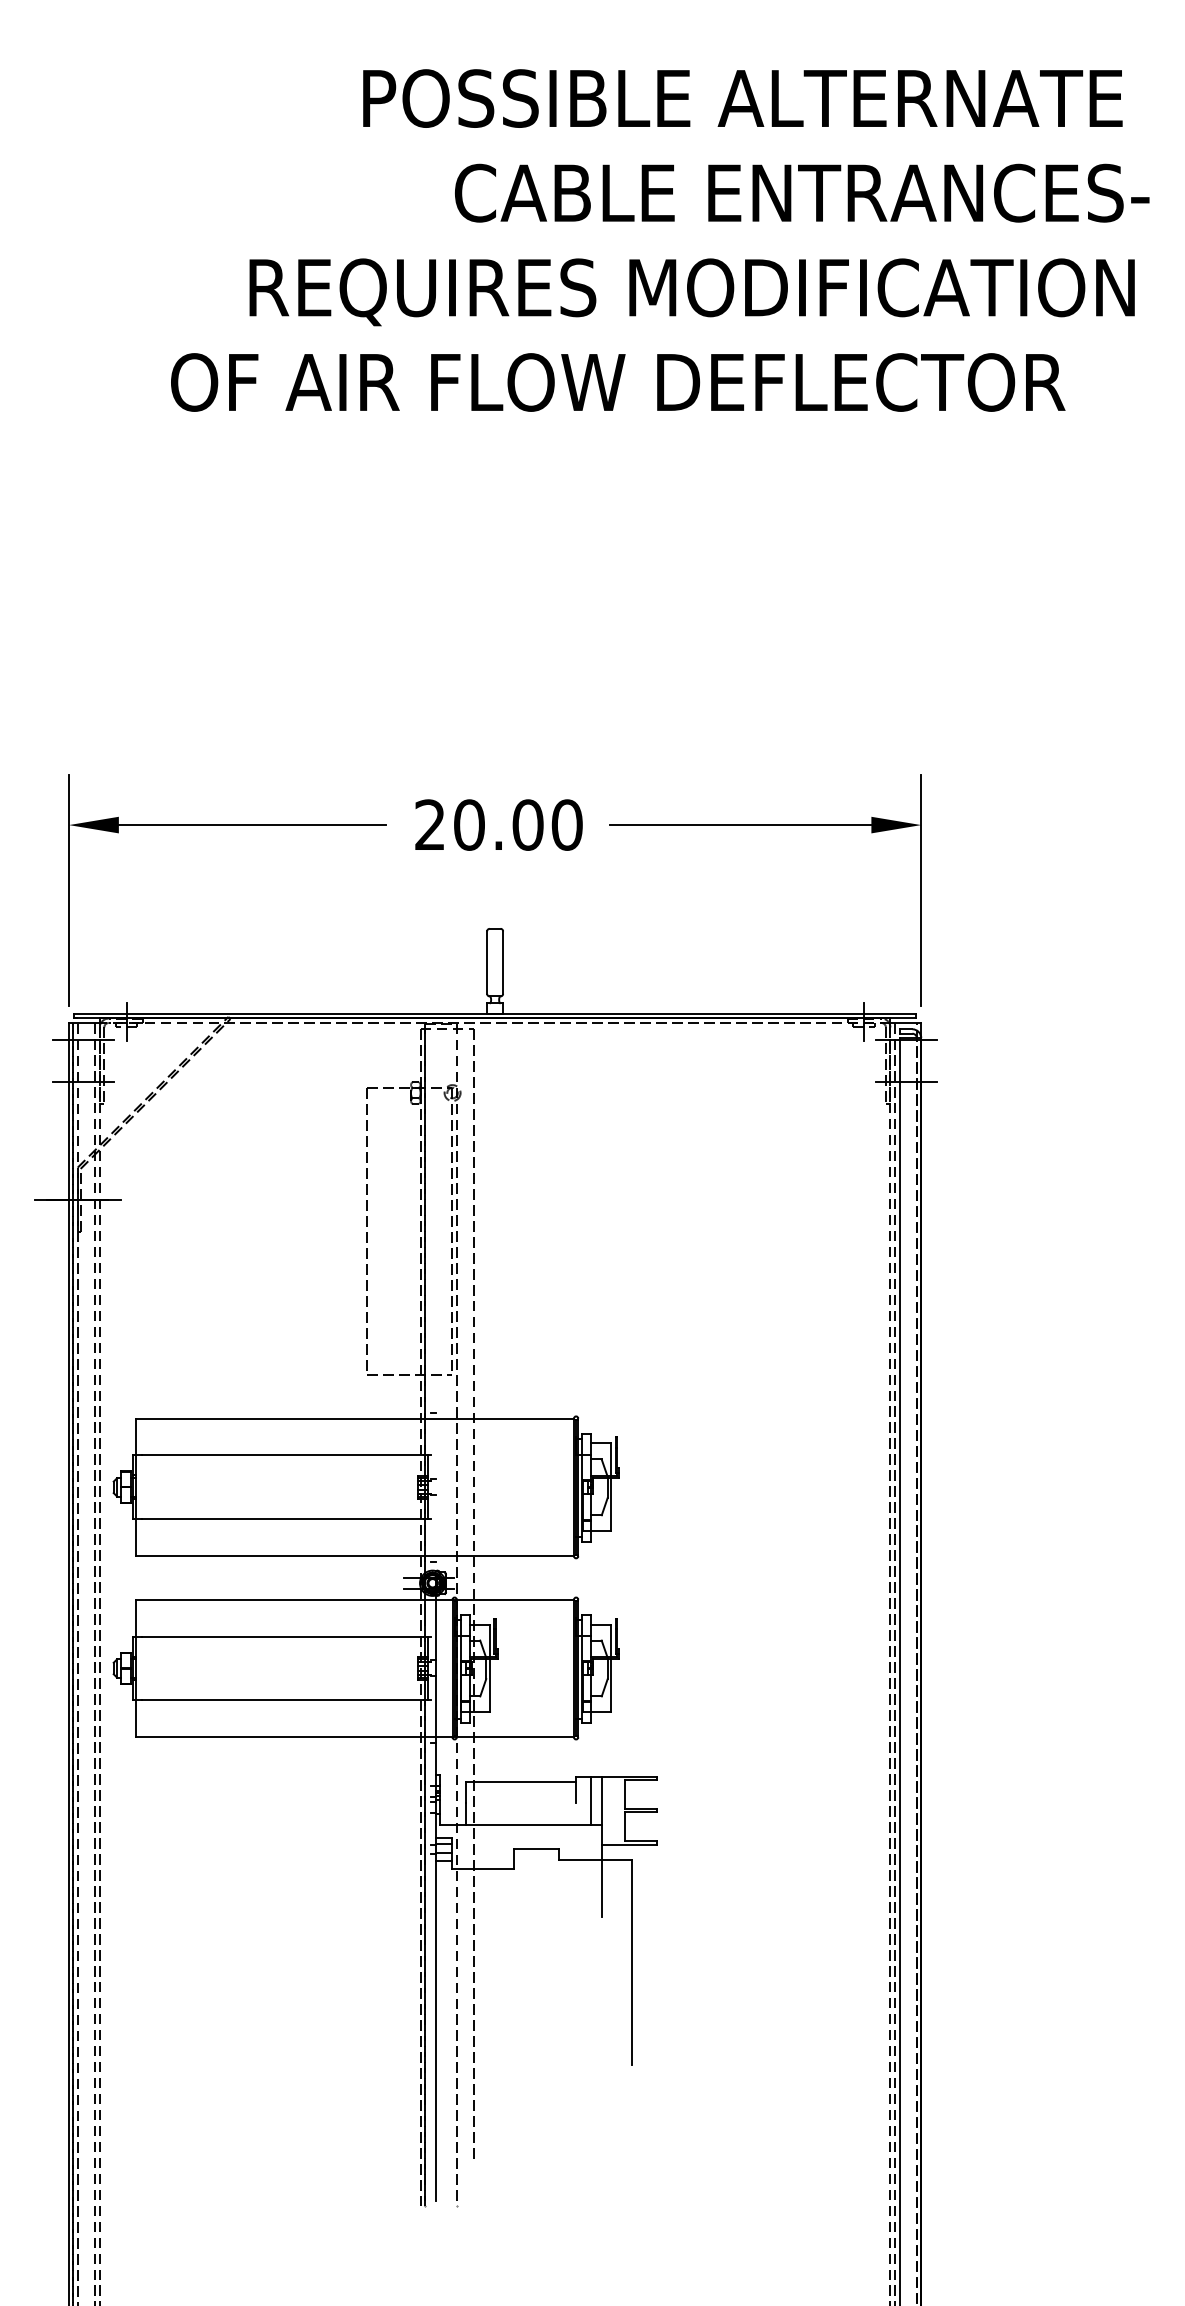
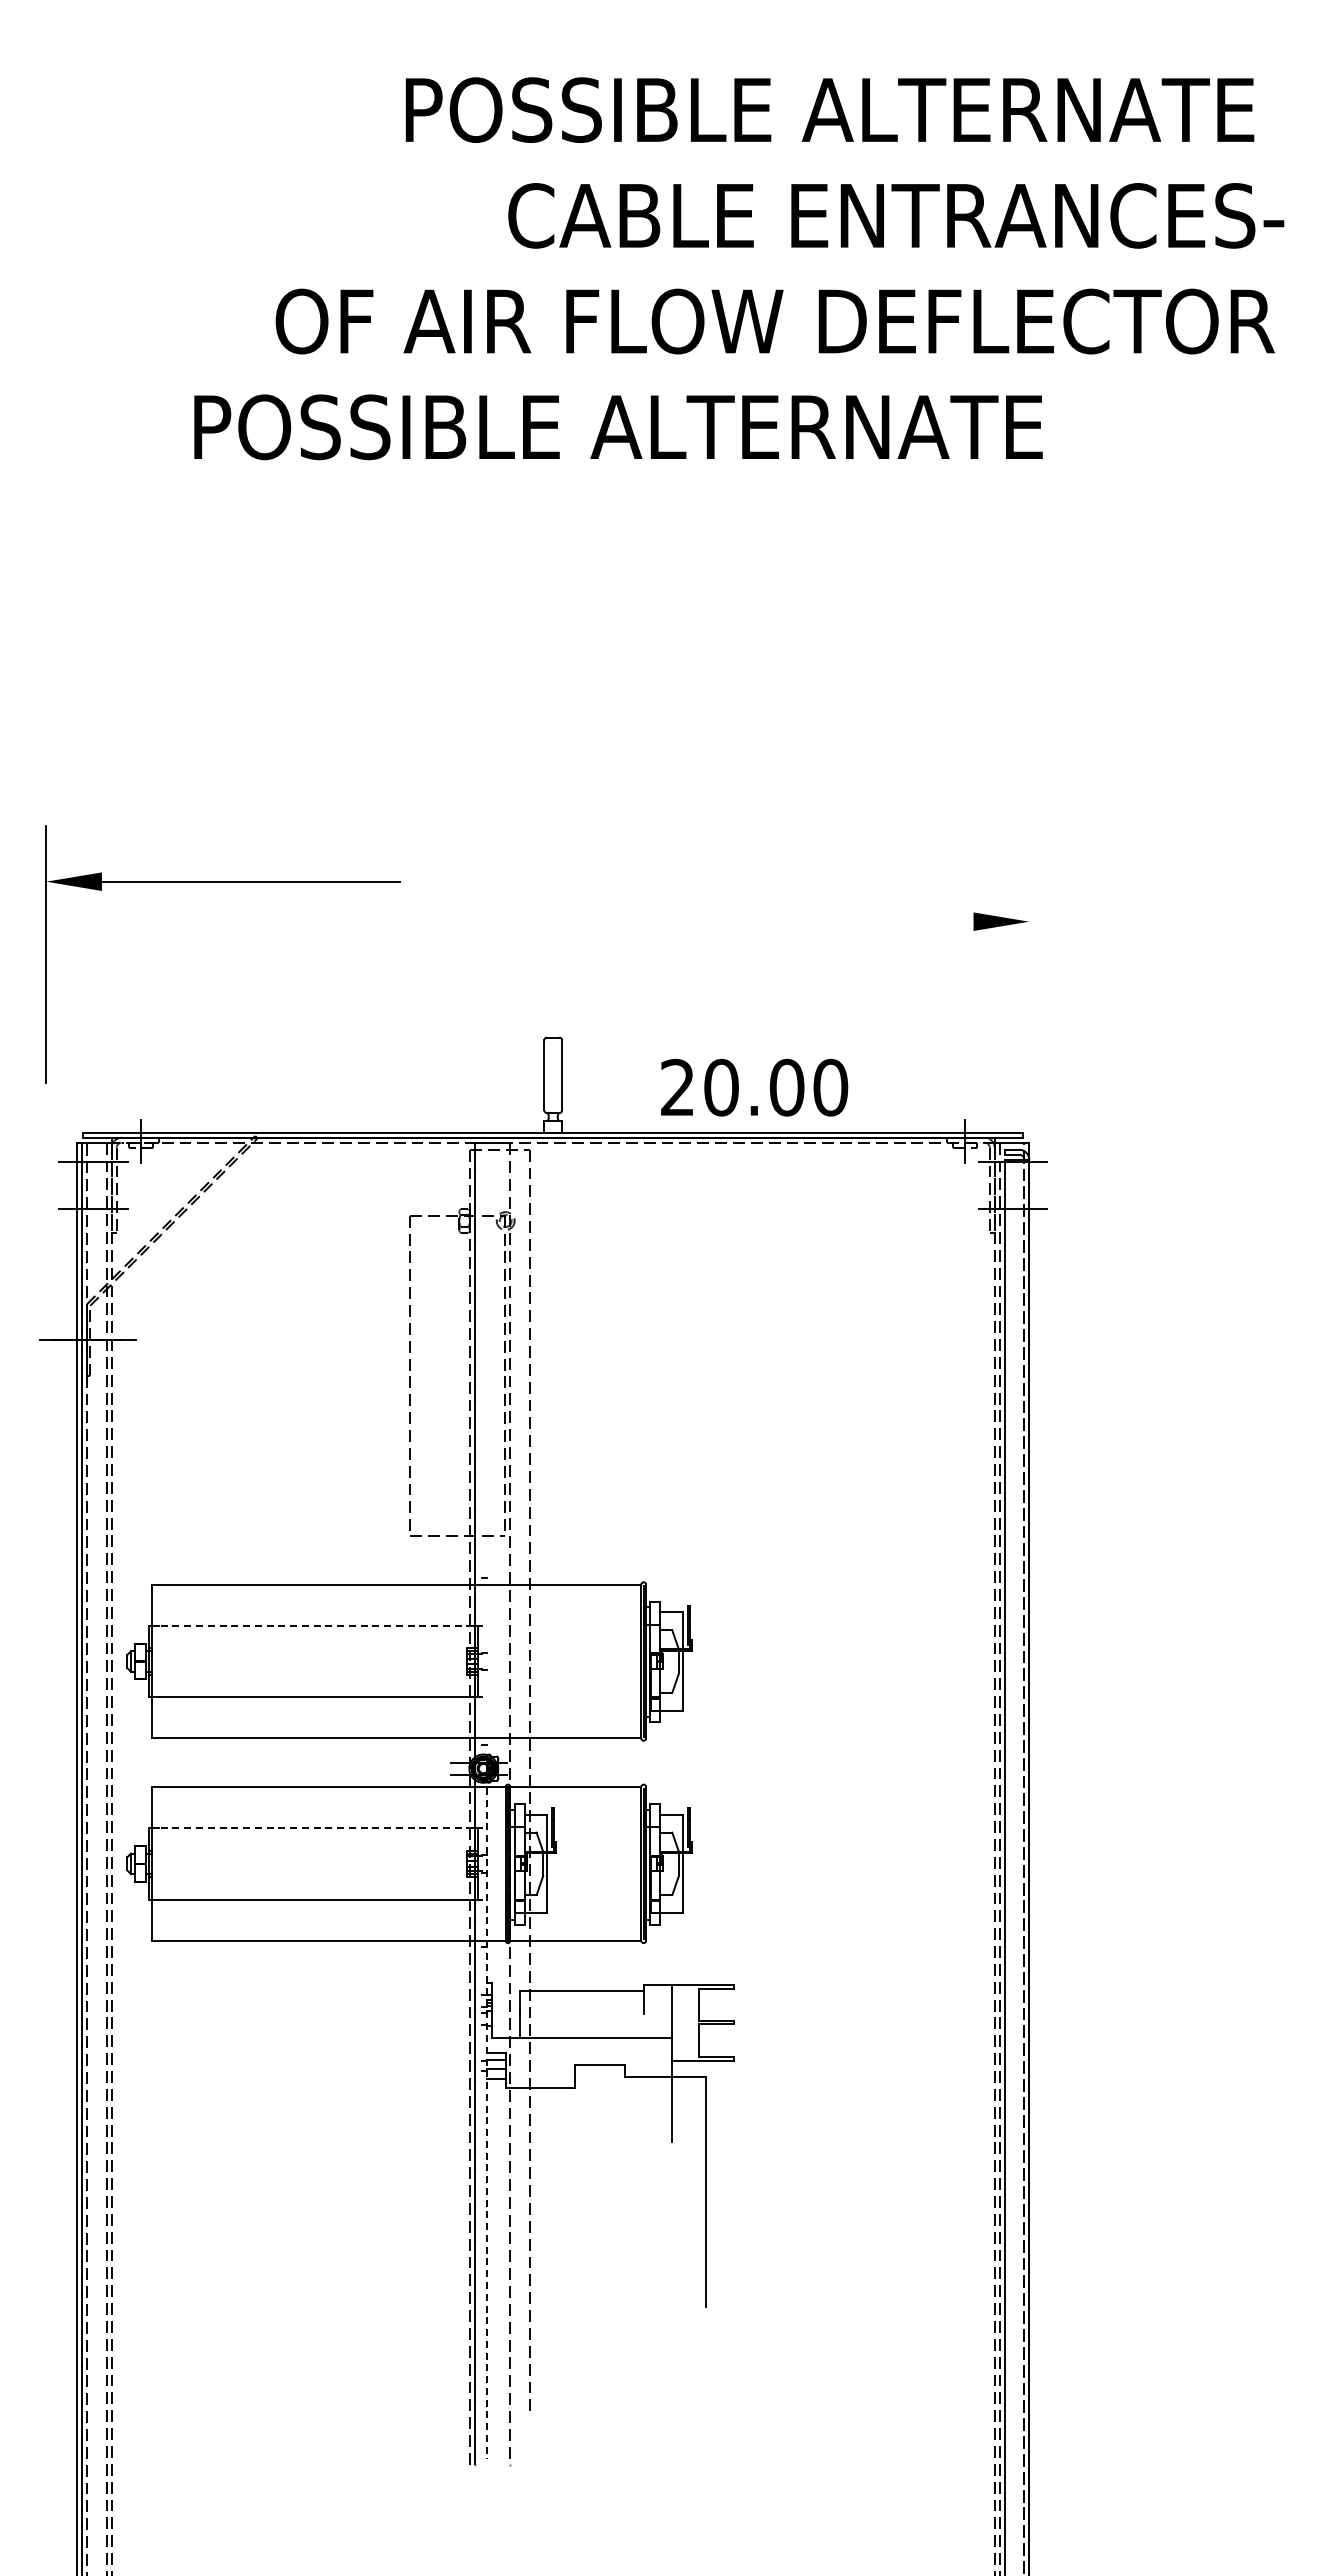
text: (693, 292) -> (774, 326), REQUIRES MODIFICATION -> OF AIR FLOW DEFLECTOR
text: (618, 382) -> (690, 427), OF AIR FLOW DEFLECTOR -> POSSIBLE ALTERNATE
text: (498, 824) -> (754, 1087), moved
line: (740, 824) -> (827, 921), removed
part: (226, 825) -> (222, 882), moved
line: (921, 890) -> (1029, 994), removed
line: (282, 1455) -> (315, 1625), solid -> dashed
line: (282, 1636) -> (315, 1828), solid -> dashed
line: (591, 1800) -> (660, 2011), removed
line: (436, 1896) -> (487, 2118), solid -> dashed

